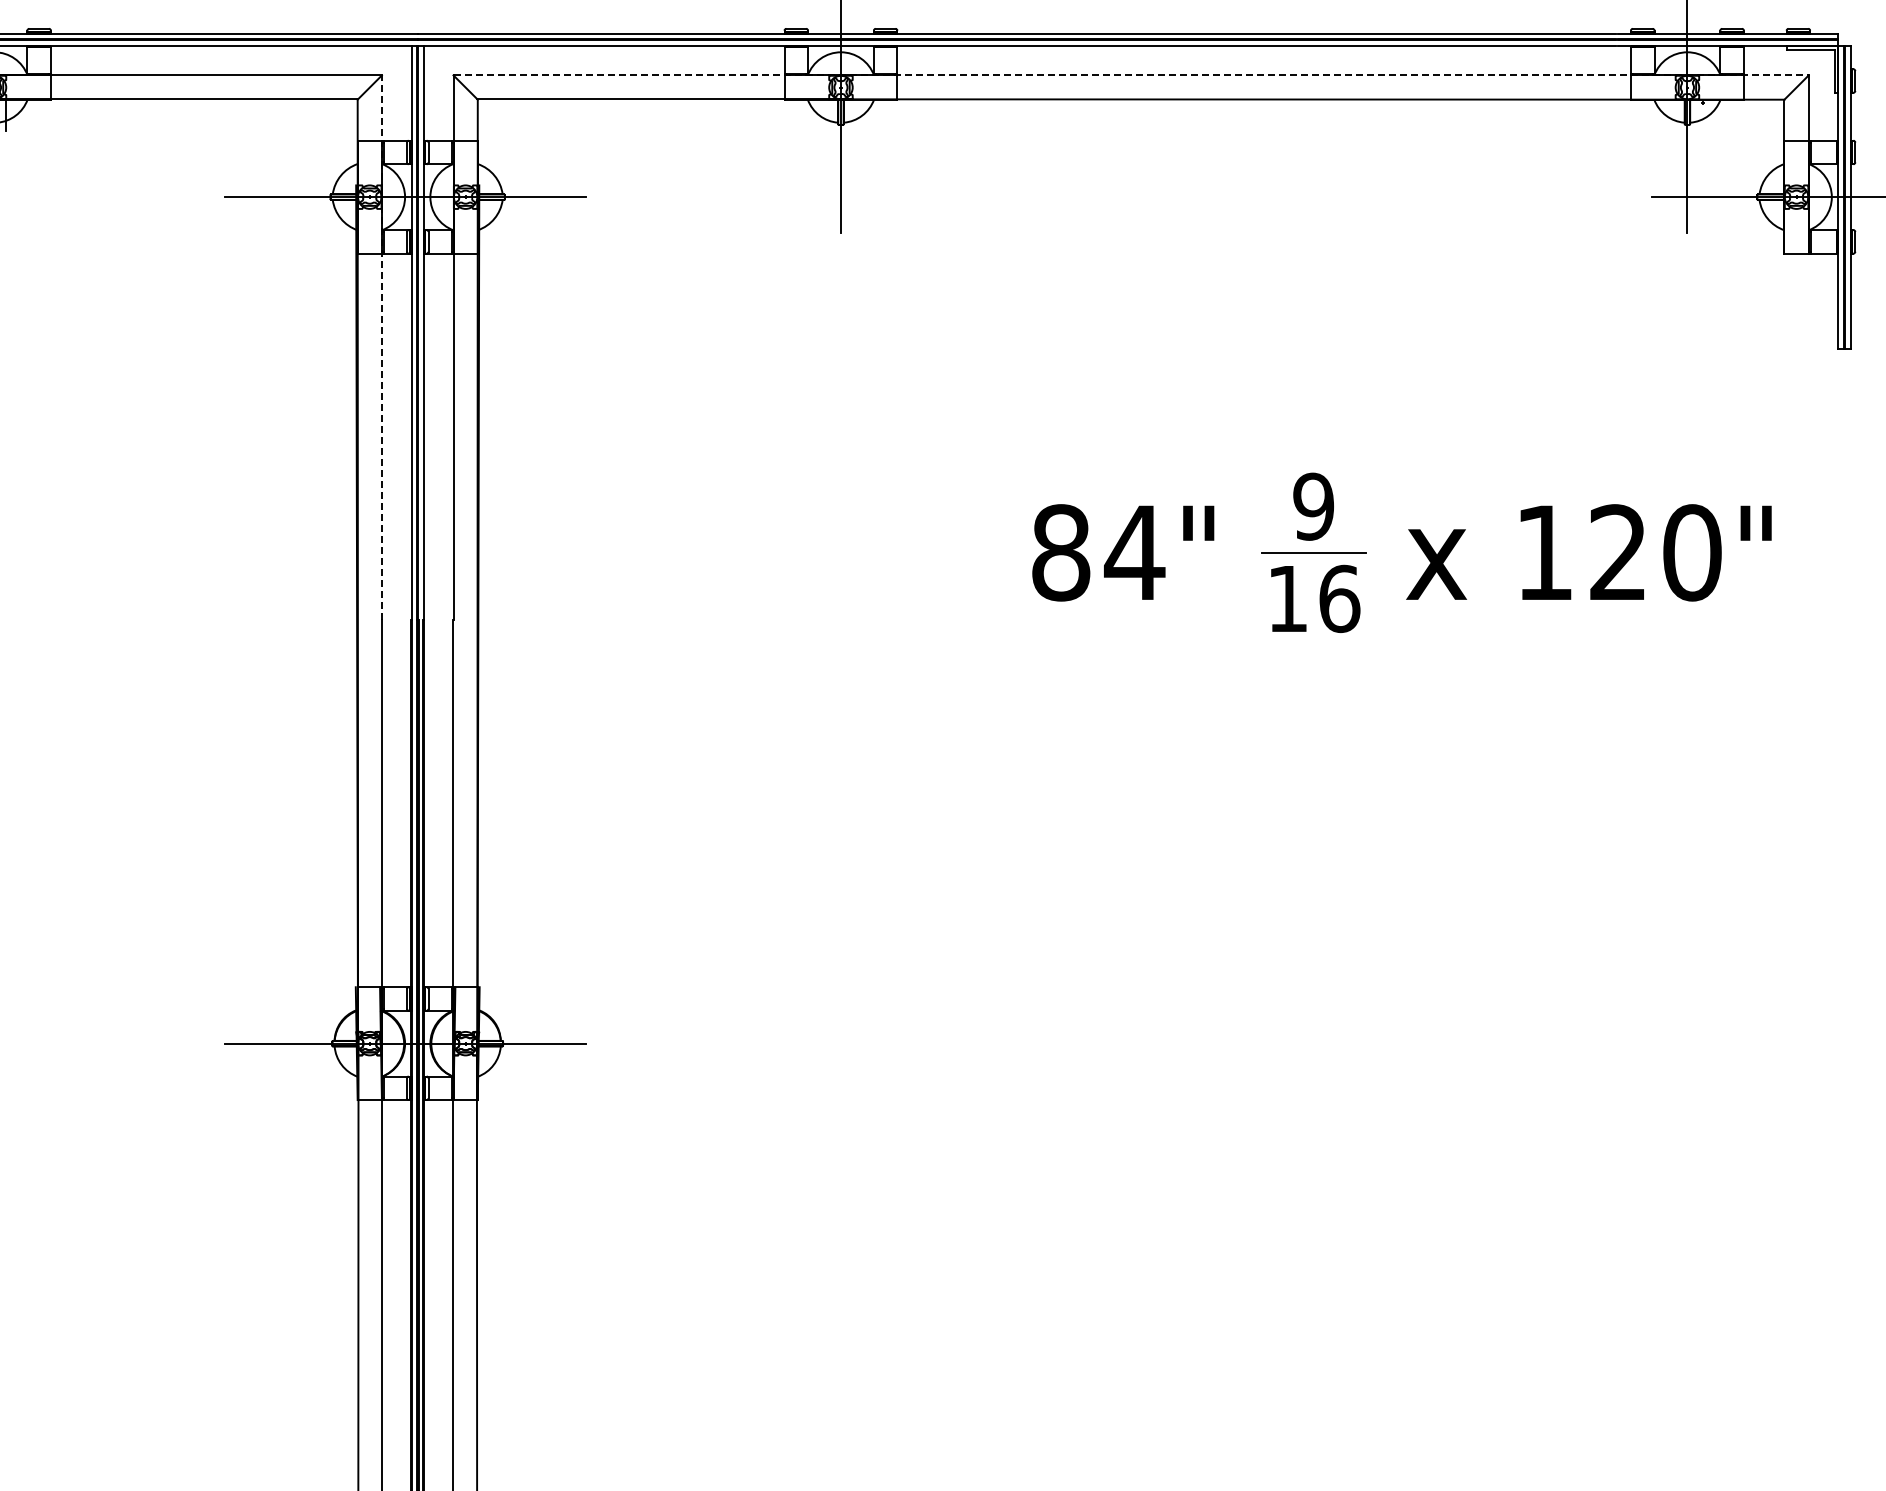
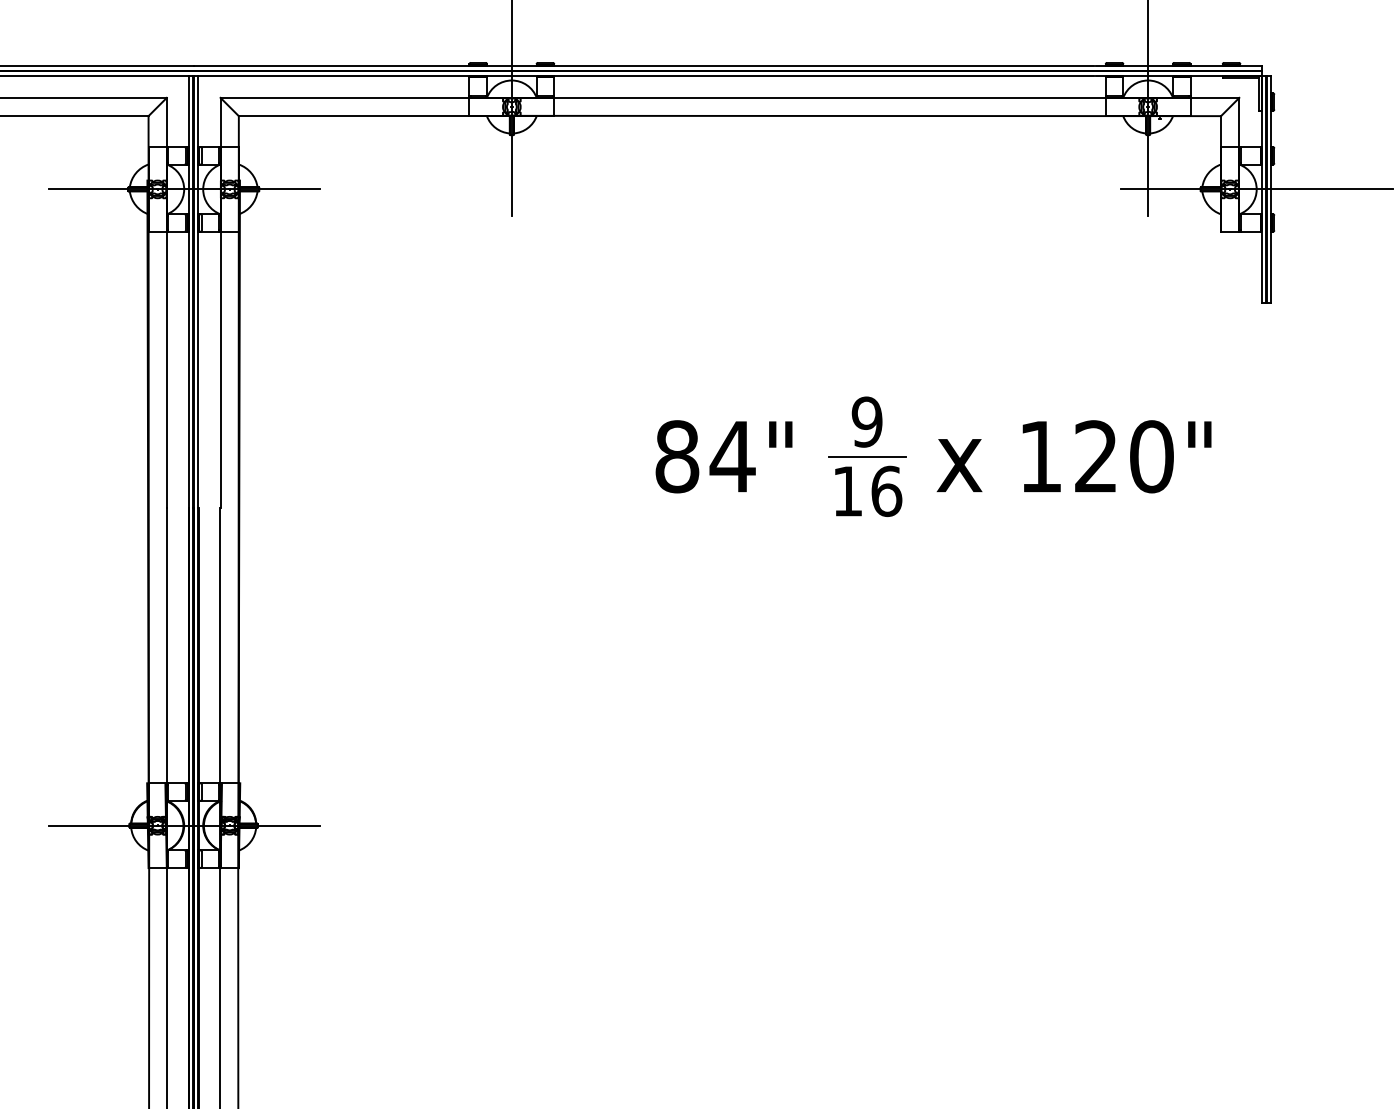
line: (1131, 75) -> (730, 97), dashed -> solid
line: (381, 347) -> (166, 302), dashed -> solid

